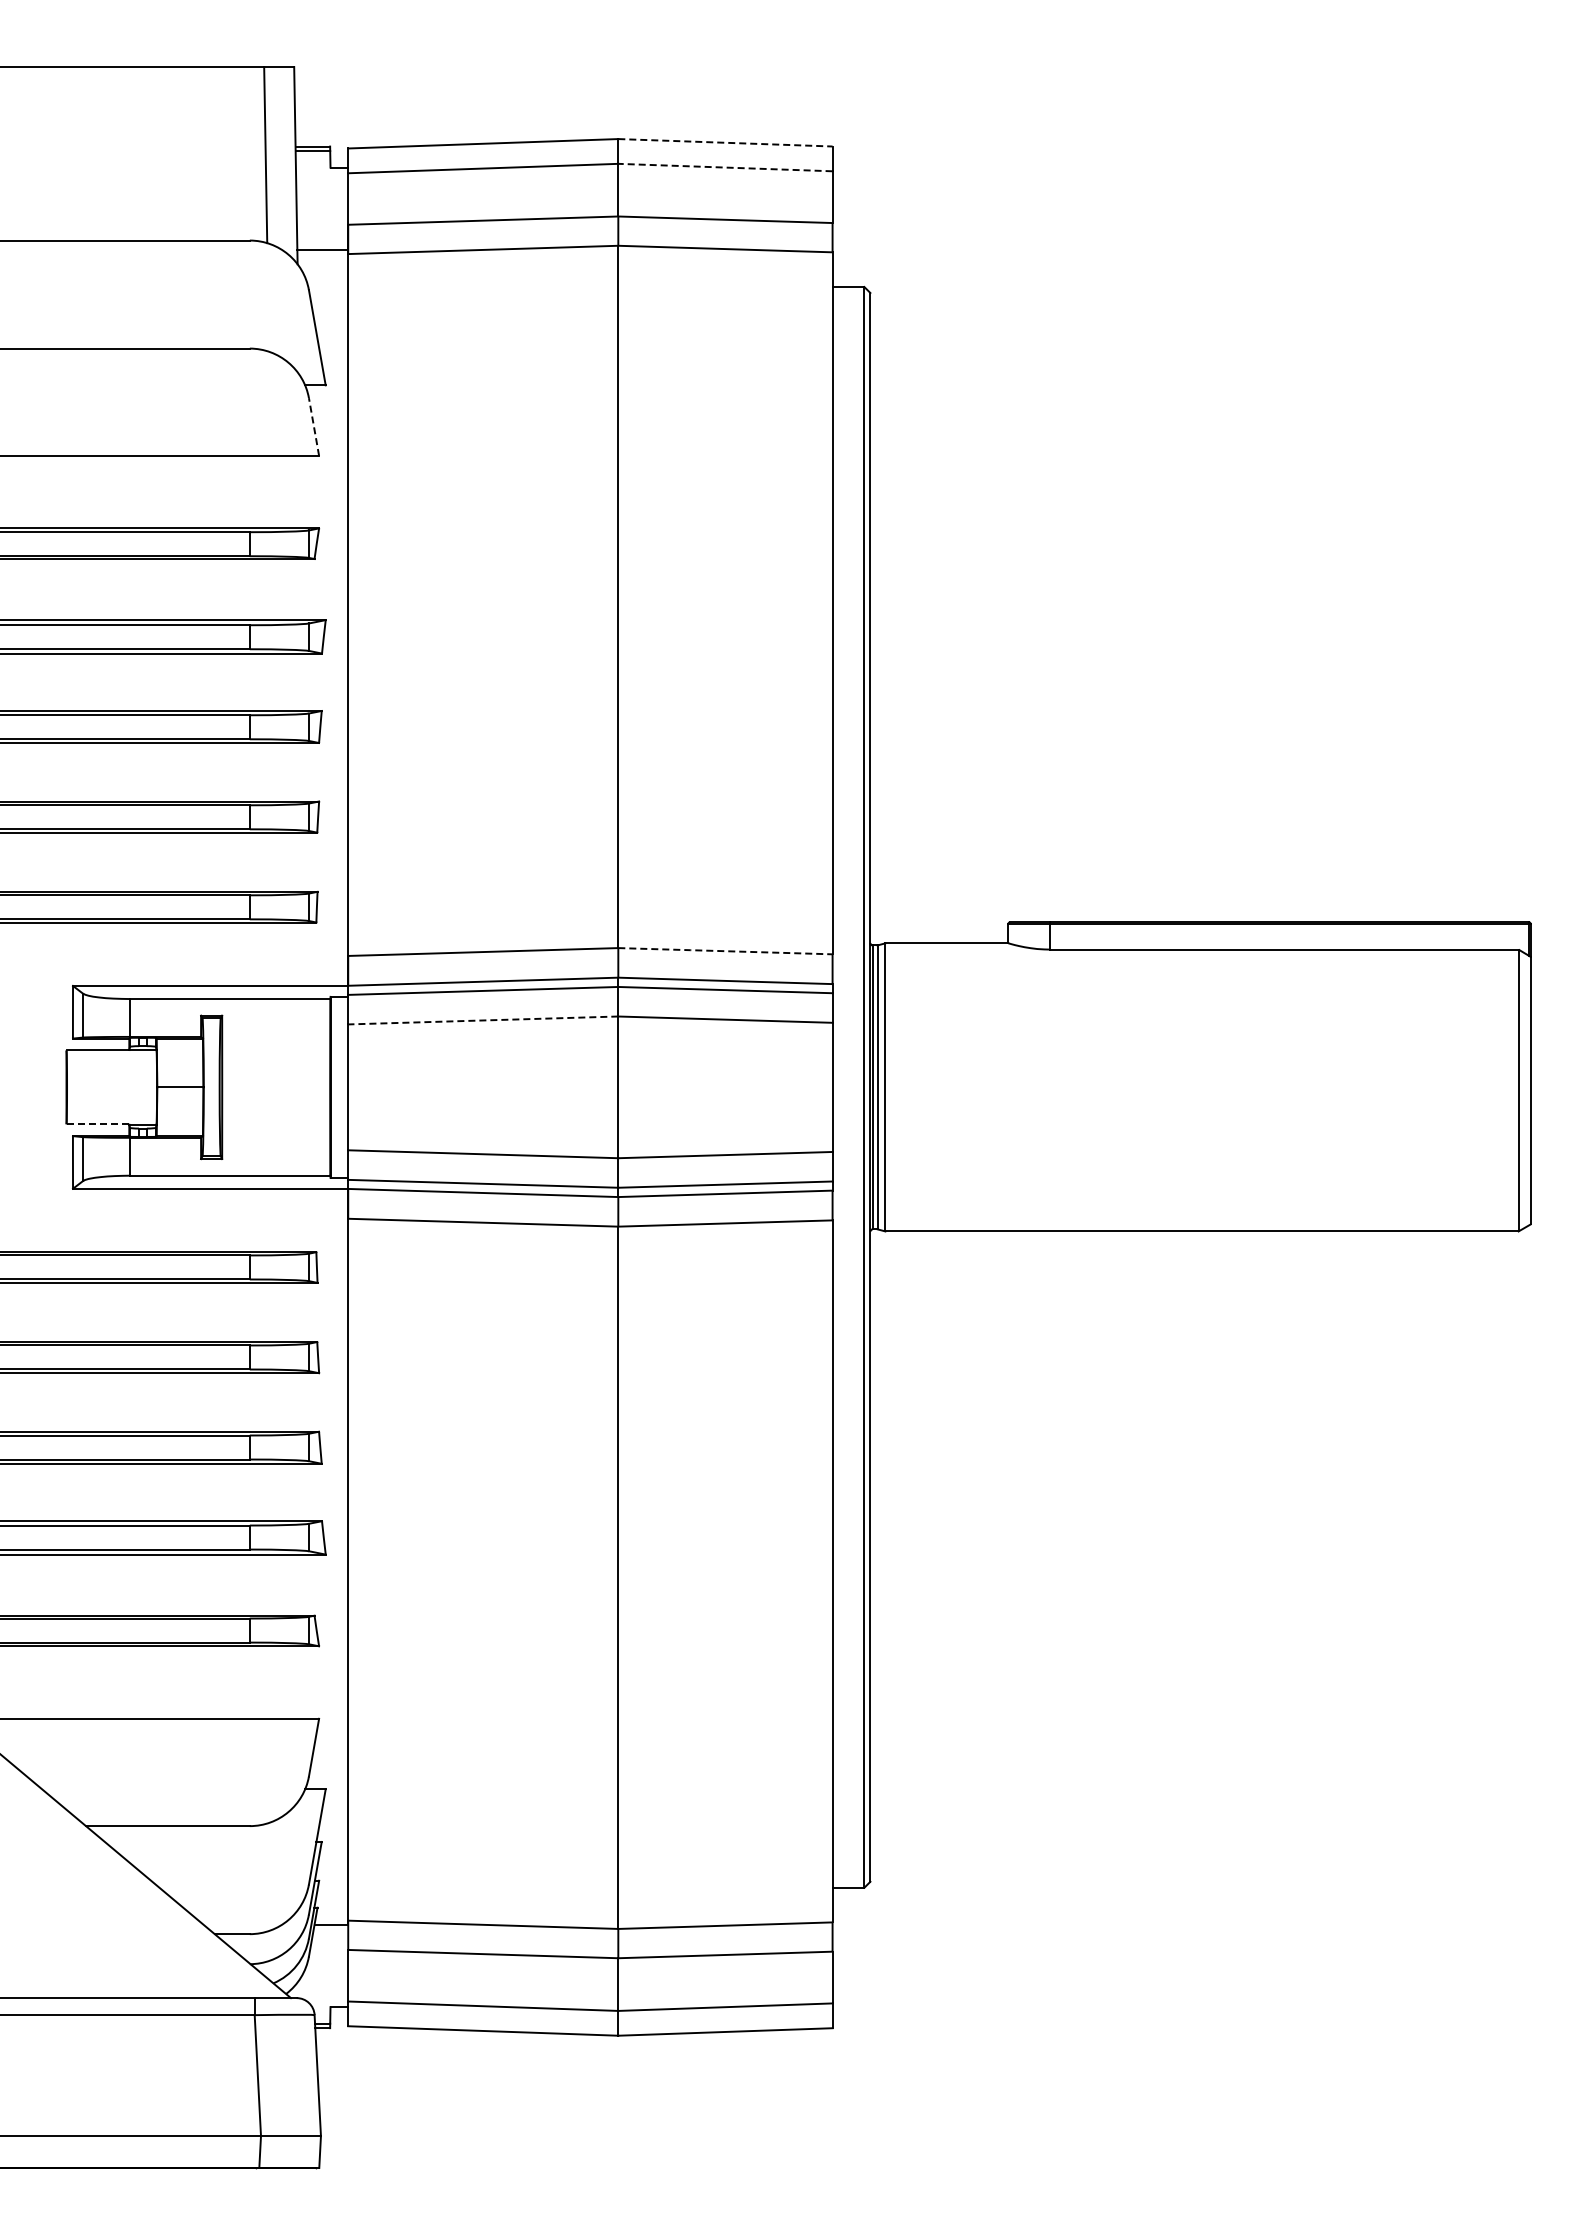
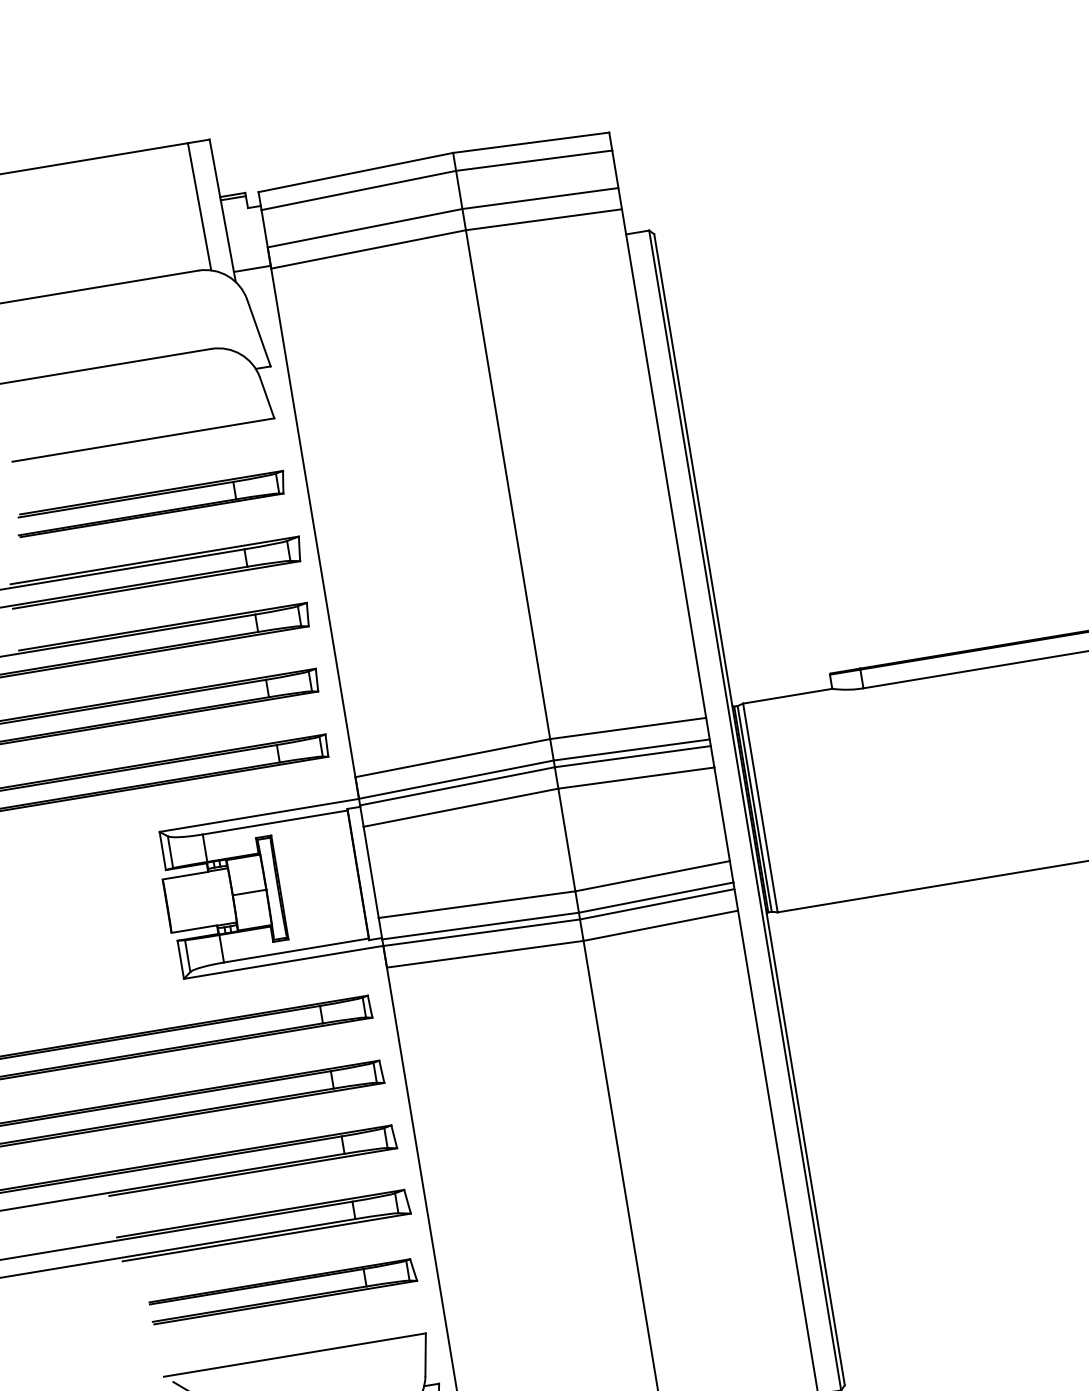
line: (725, 142) -> (531, 142), dashed -> solid
line: (724, 167) -> (533, 160), dashed -> solid
line: (313, 426) -> (266, 397), dashed -> solid
line: (725, 951) -> (628, 728), dashed -> solid
line: (482, 1020) -> (460, 807), dashed -> solid
line: (97, 1124) -> (194, 929), dashed -> solid

